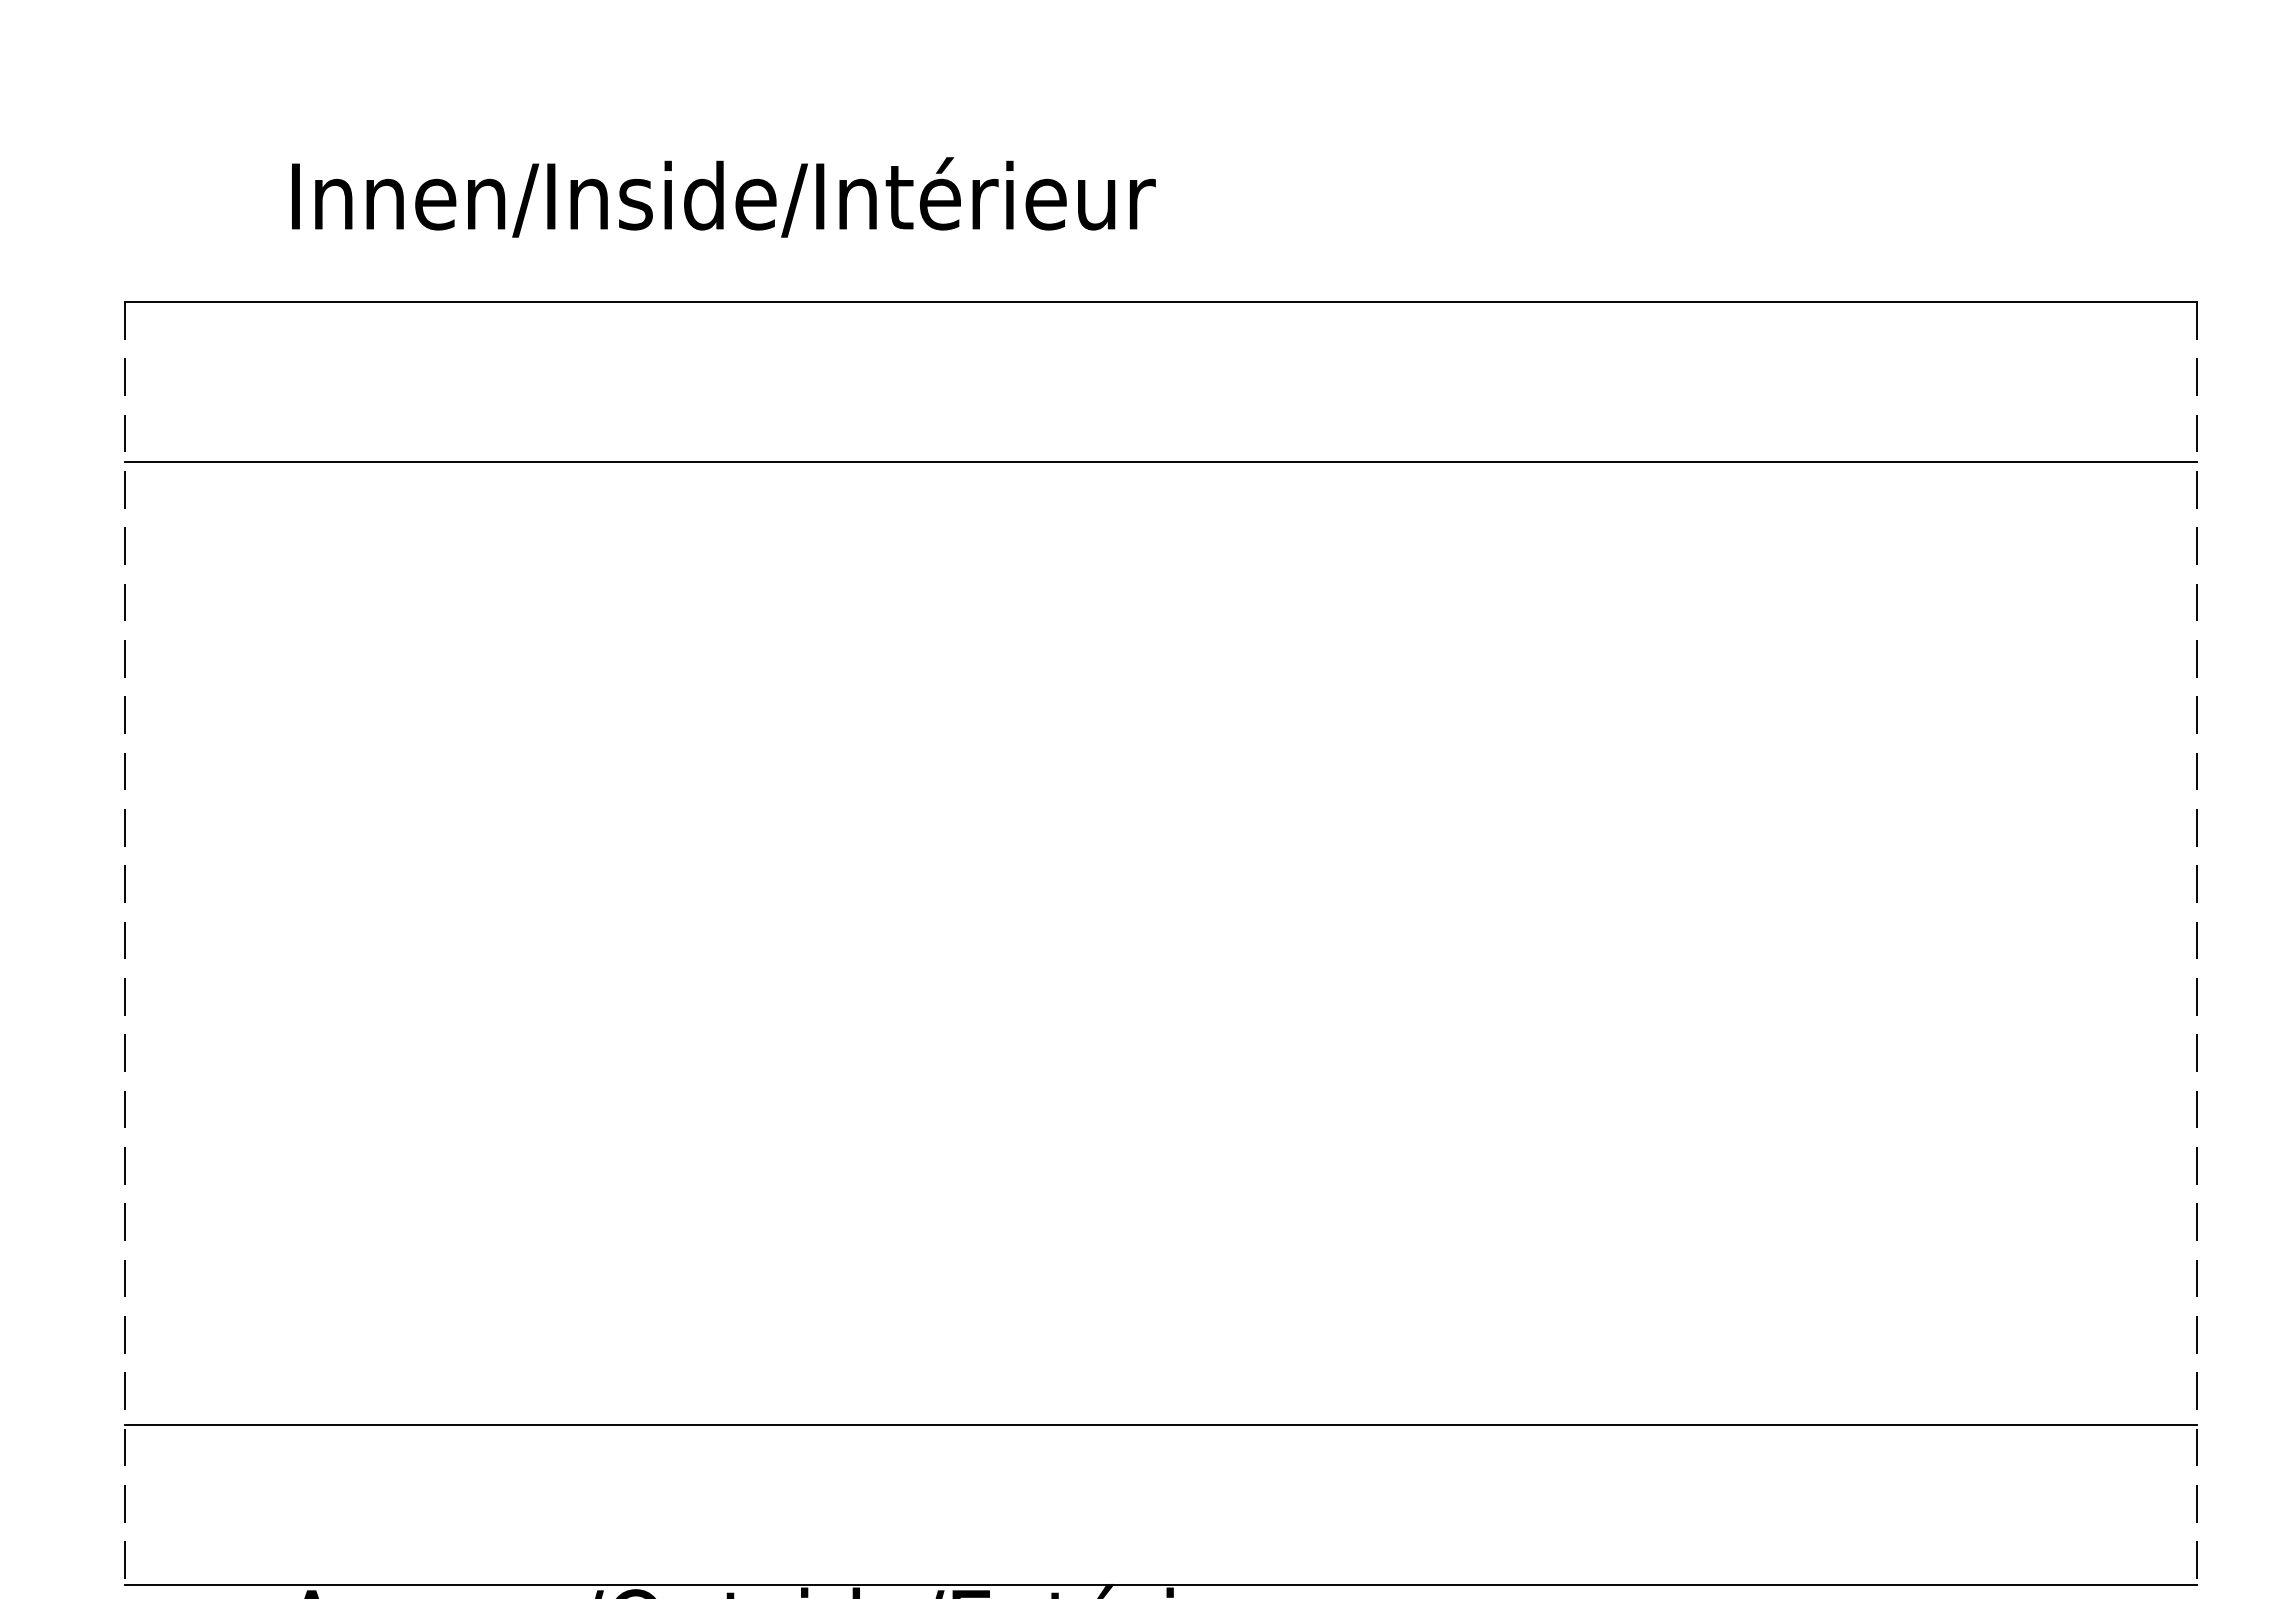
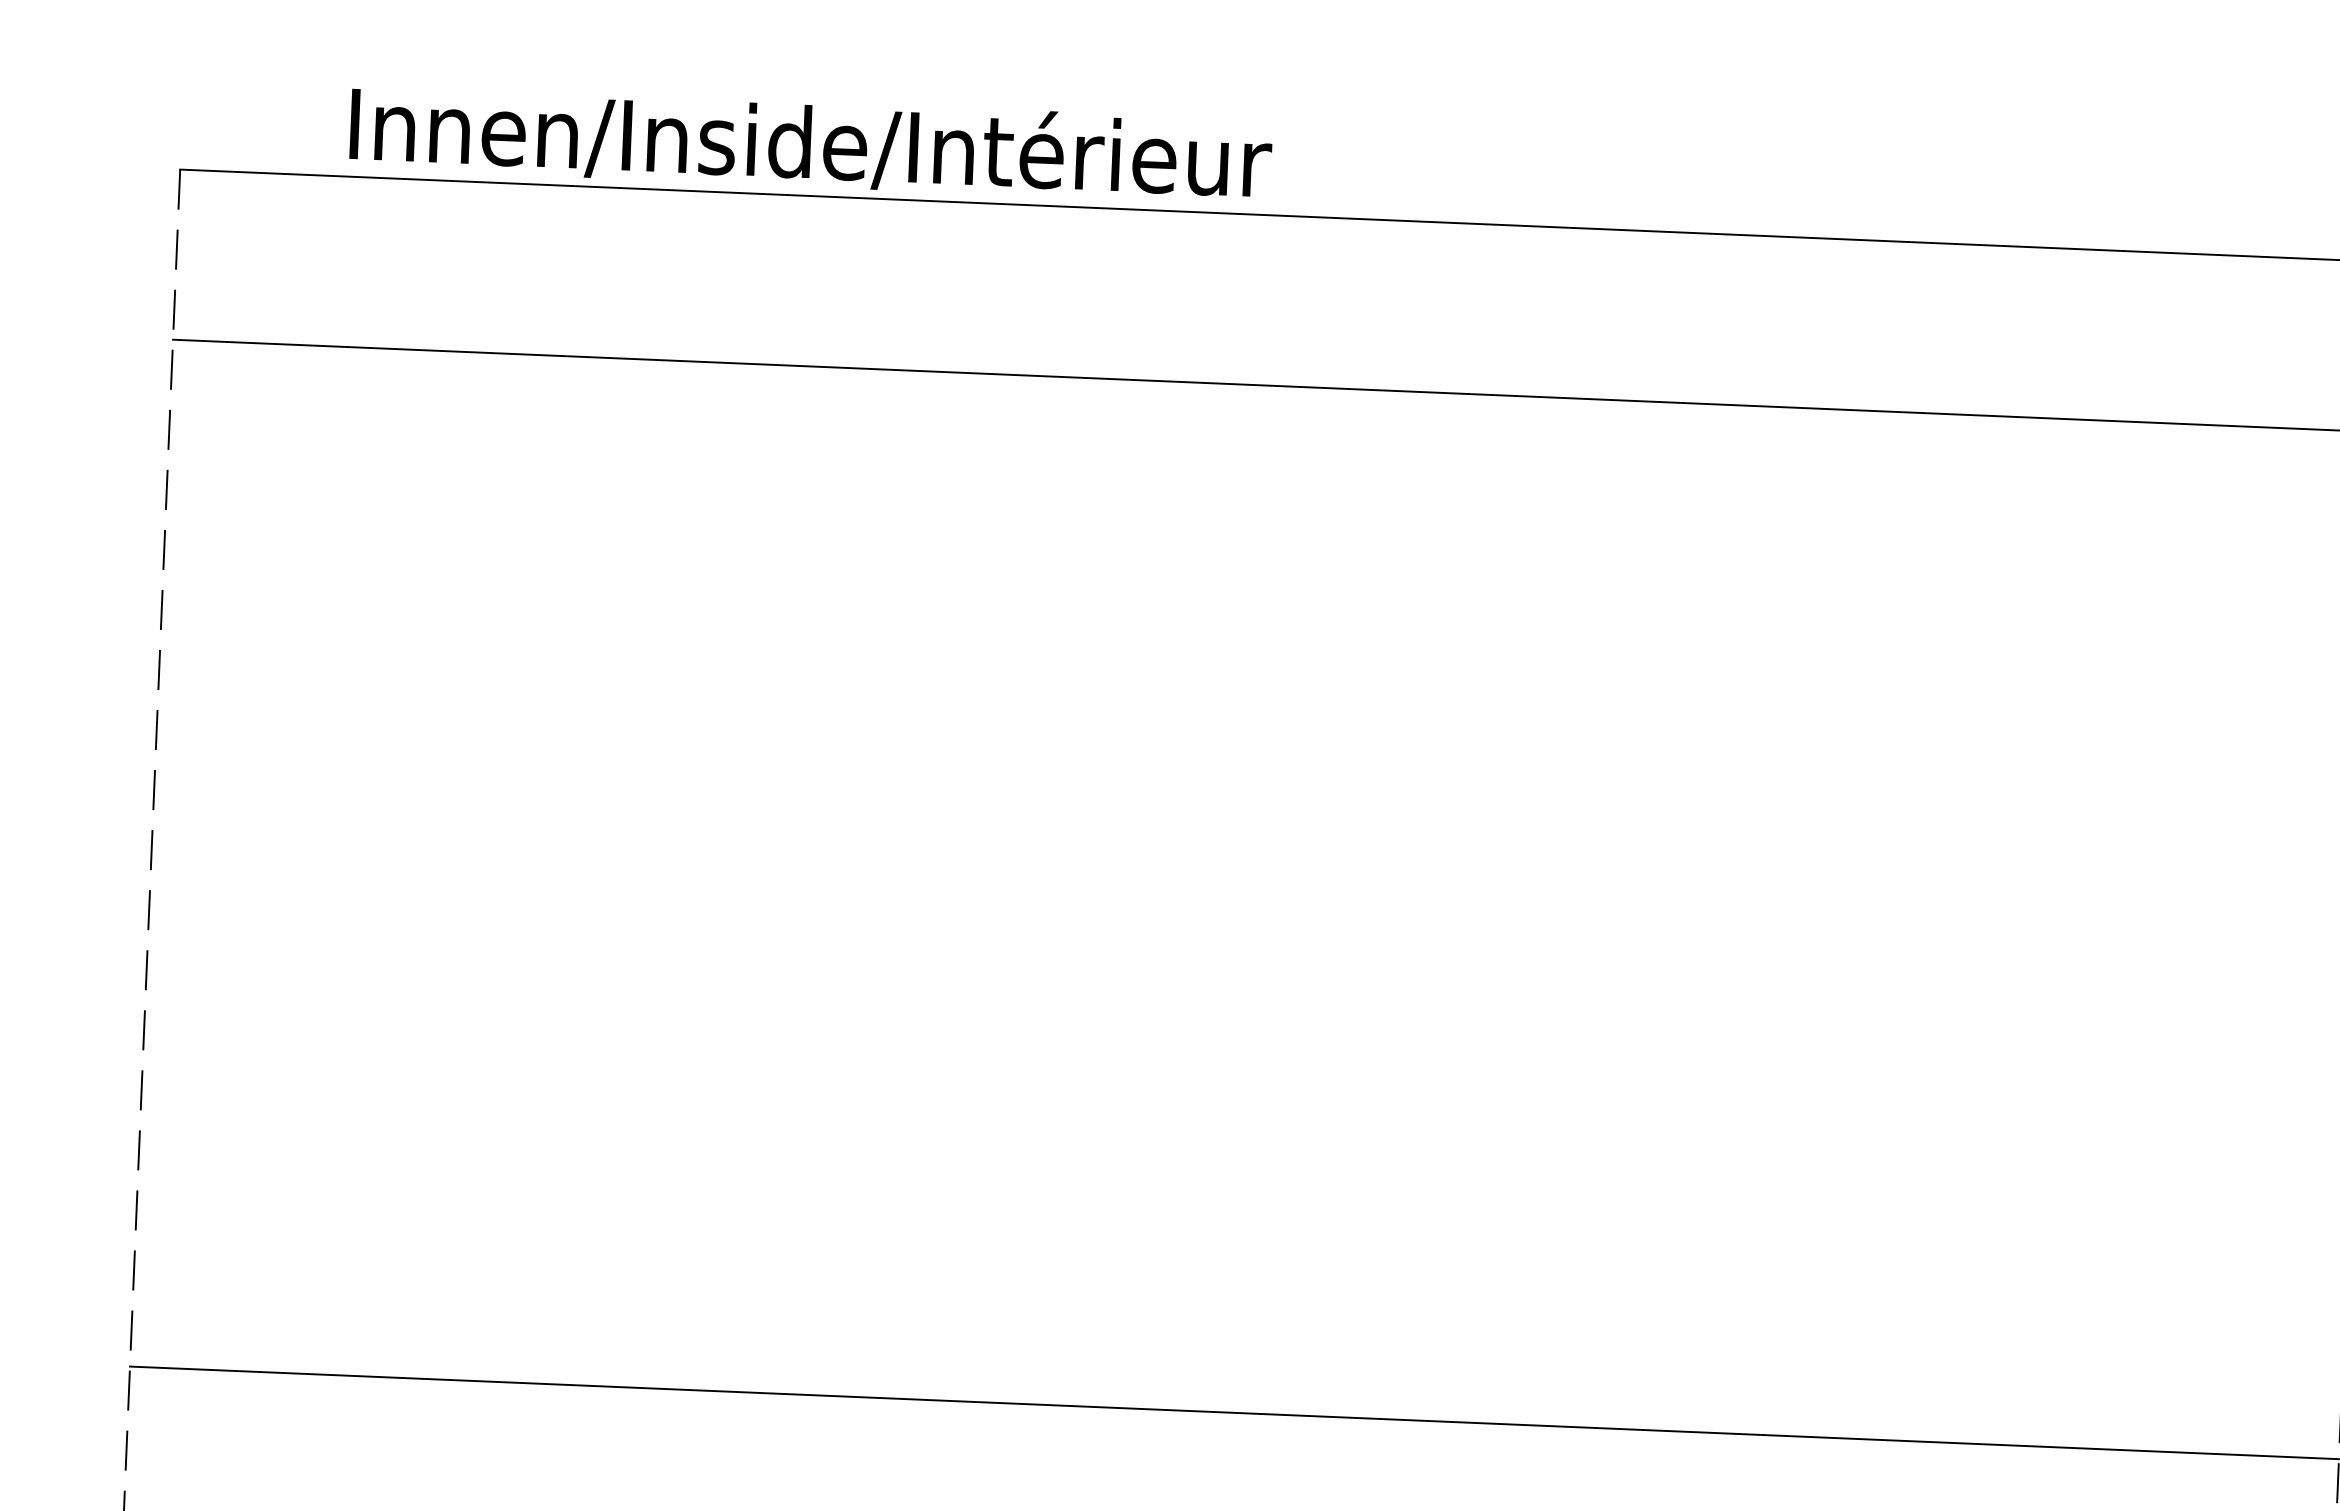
text: (723, 197) -> (810, 144), moved

